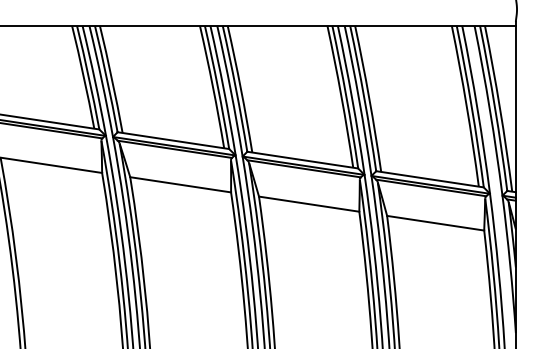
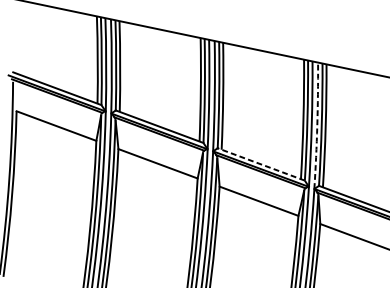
arc: (359, 100) -> (317, 125), solid -> dashed
line: (302, 160) -> (261, 164), solid -> dashed

